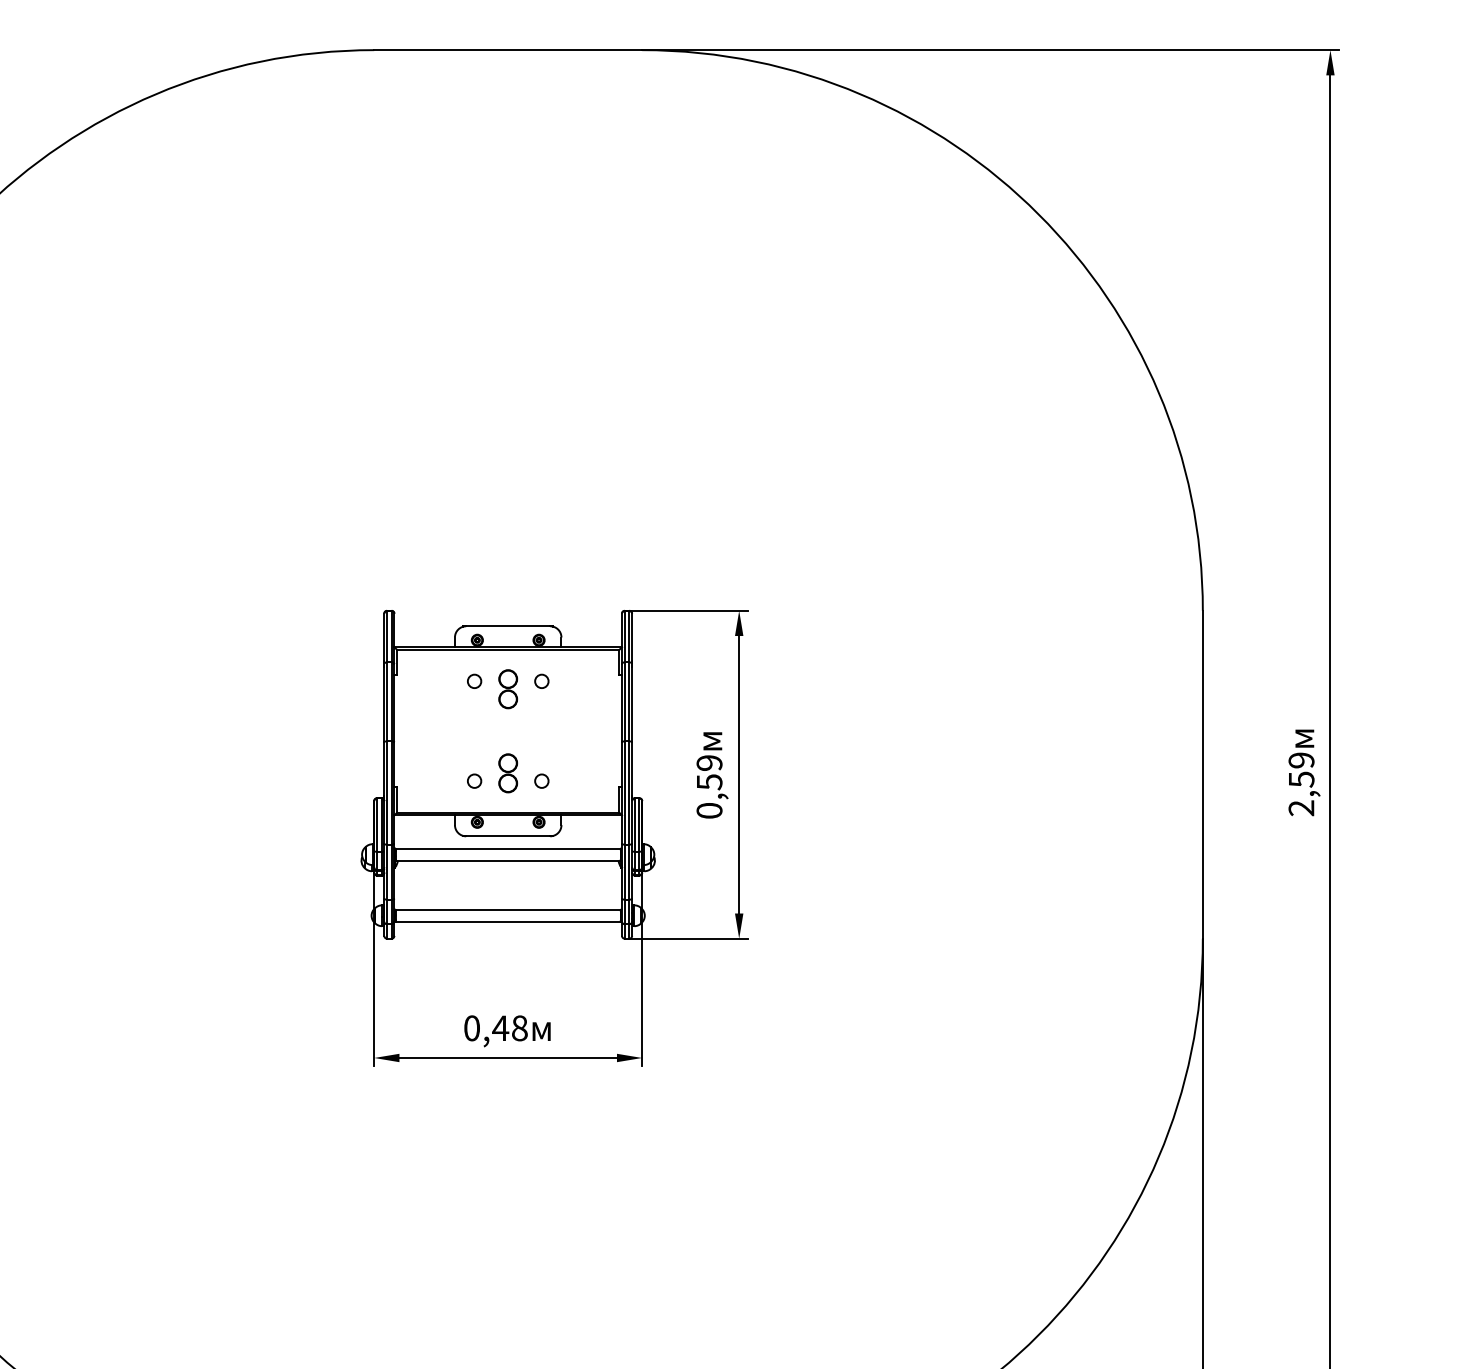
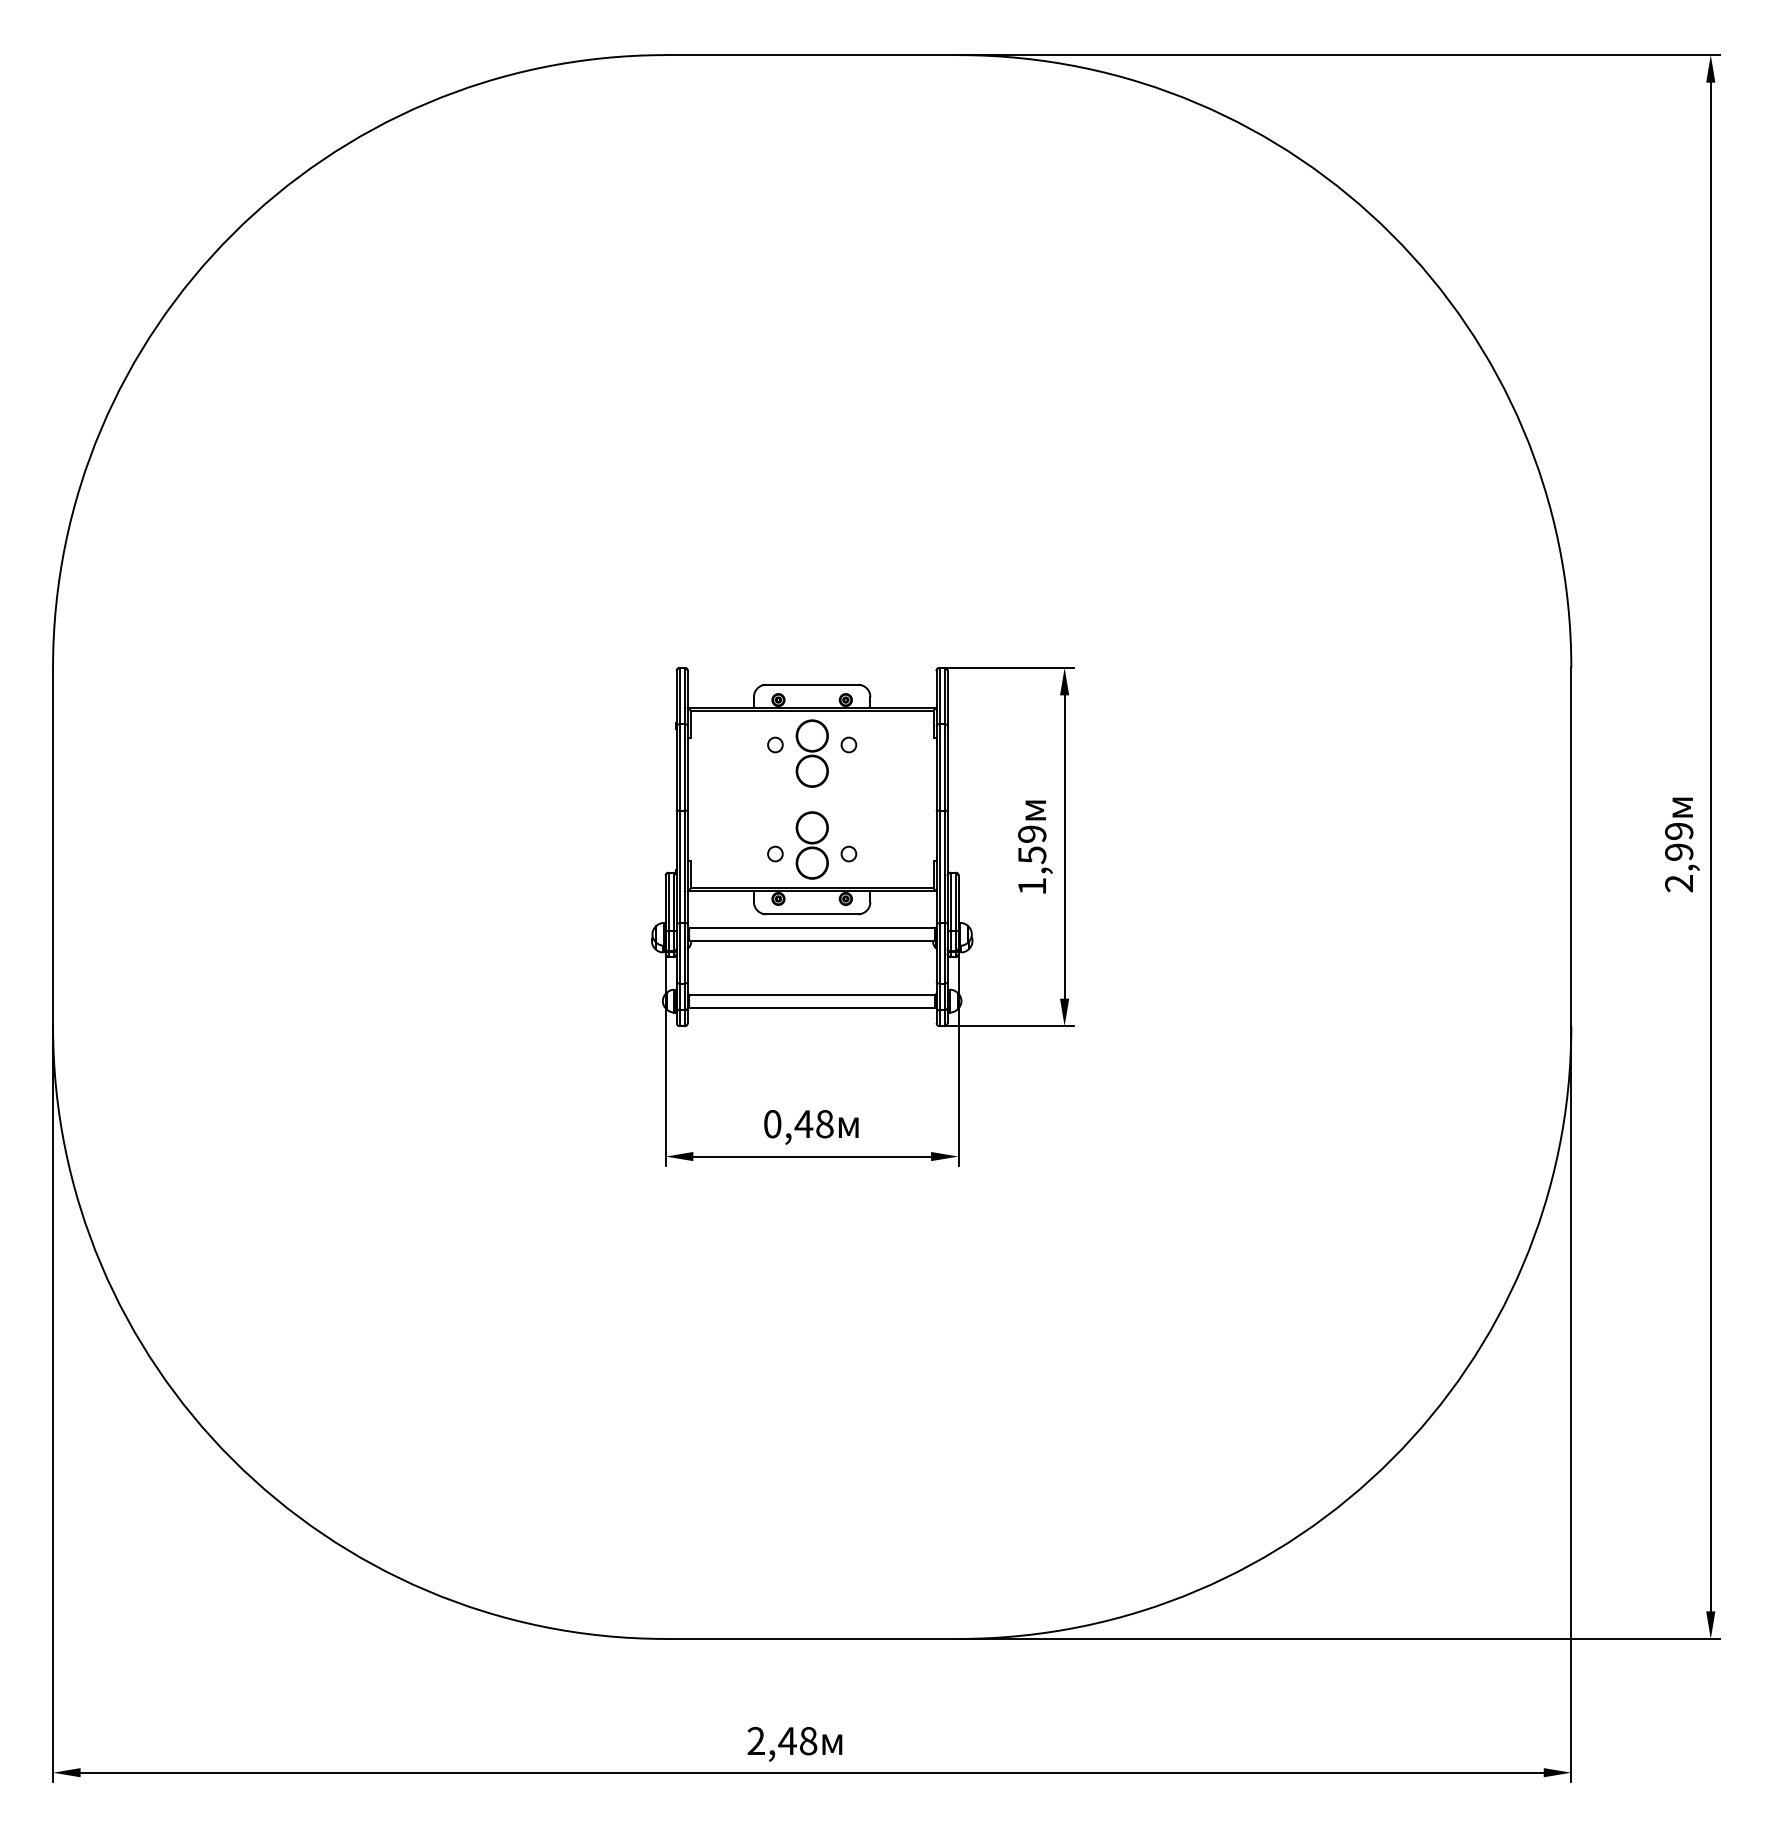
part: (507, 689) -> (811, 753), size x1.6
part: (507, 773) -> (811, 845), size x1.6
text: (1301, 779) -> (1679, 852), 2,59 -> 2,99
text: (709, 809) -> (1032, 885), 0,59 -> 1,59

